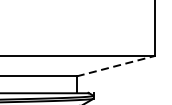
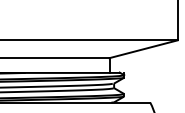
line: (116, 66) -> (144, 49), dashed -> solid

